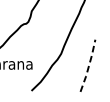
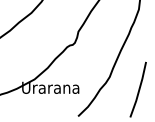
line: (89, 65) -> (139, 89), dashed -> solid

